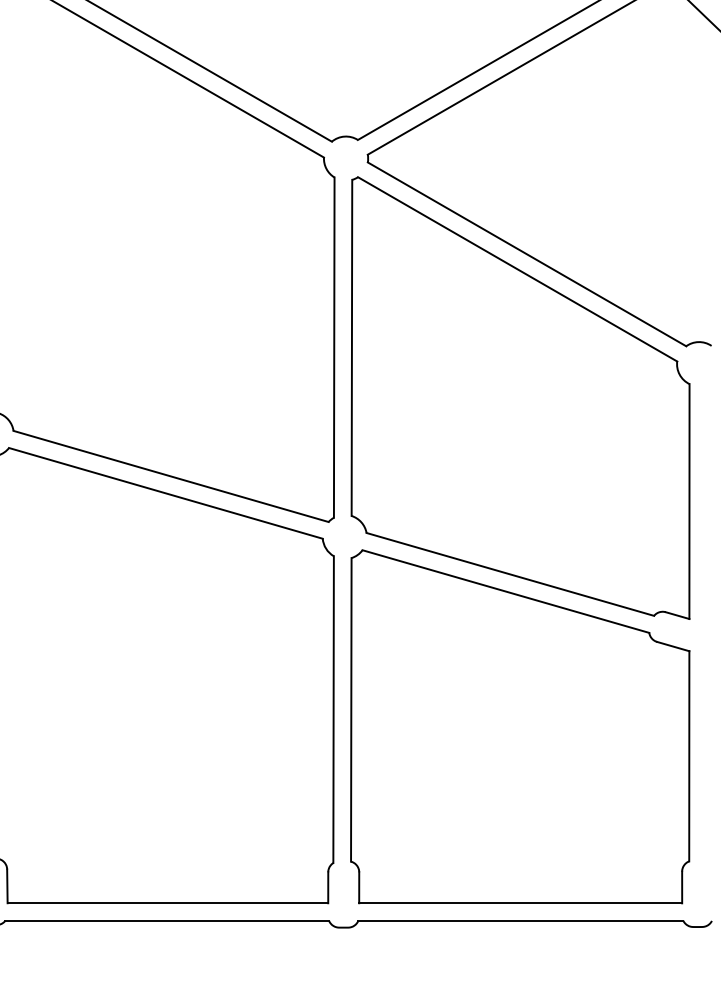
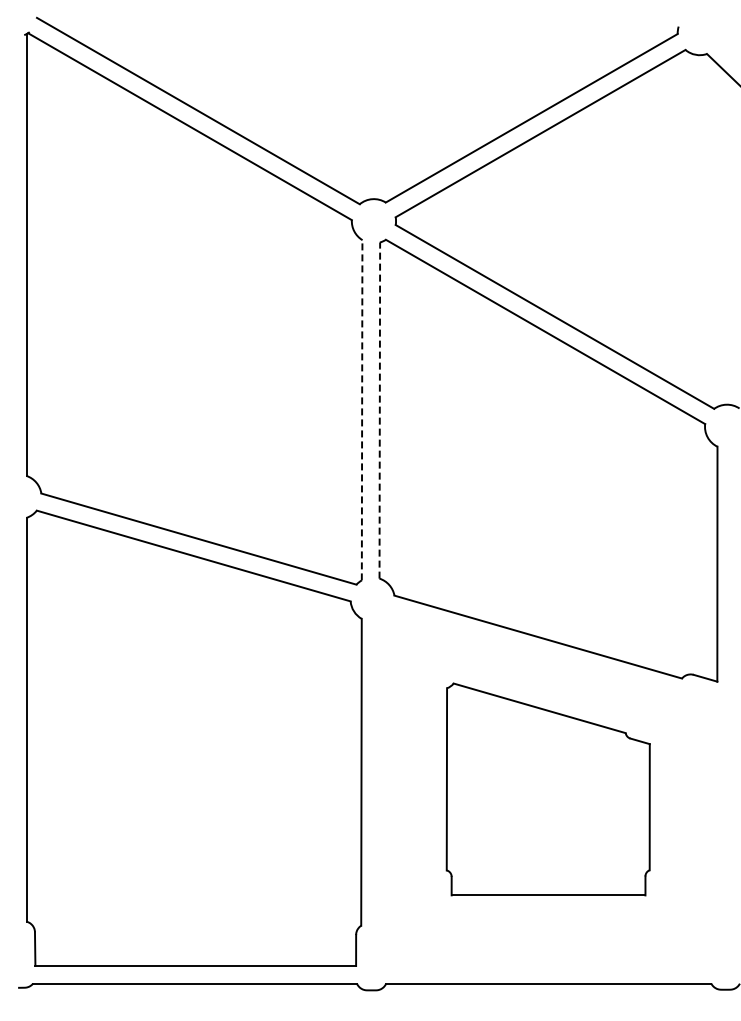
line: (334, 346) -> (362, 409), solid -> dashed
line: (351, 347) -> (379, 410), solid -> dashed
part: (520, 726) -> (548, 789), size x0.6

